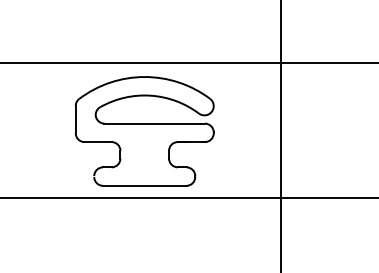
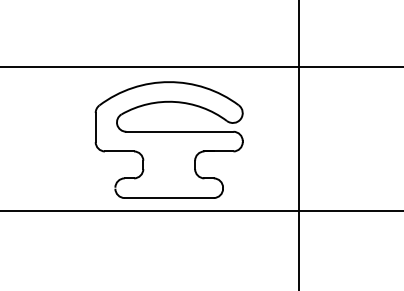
part: (144, 131) -> (168, 140), moved

